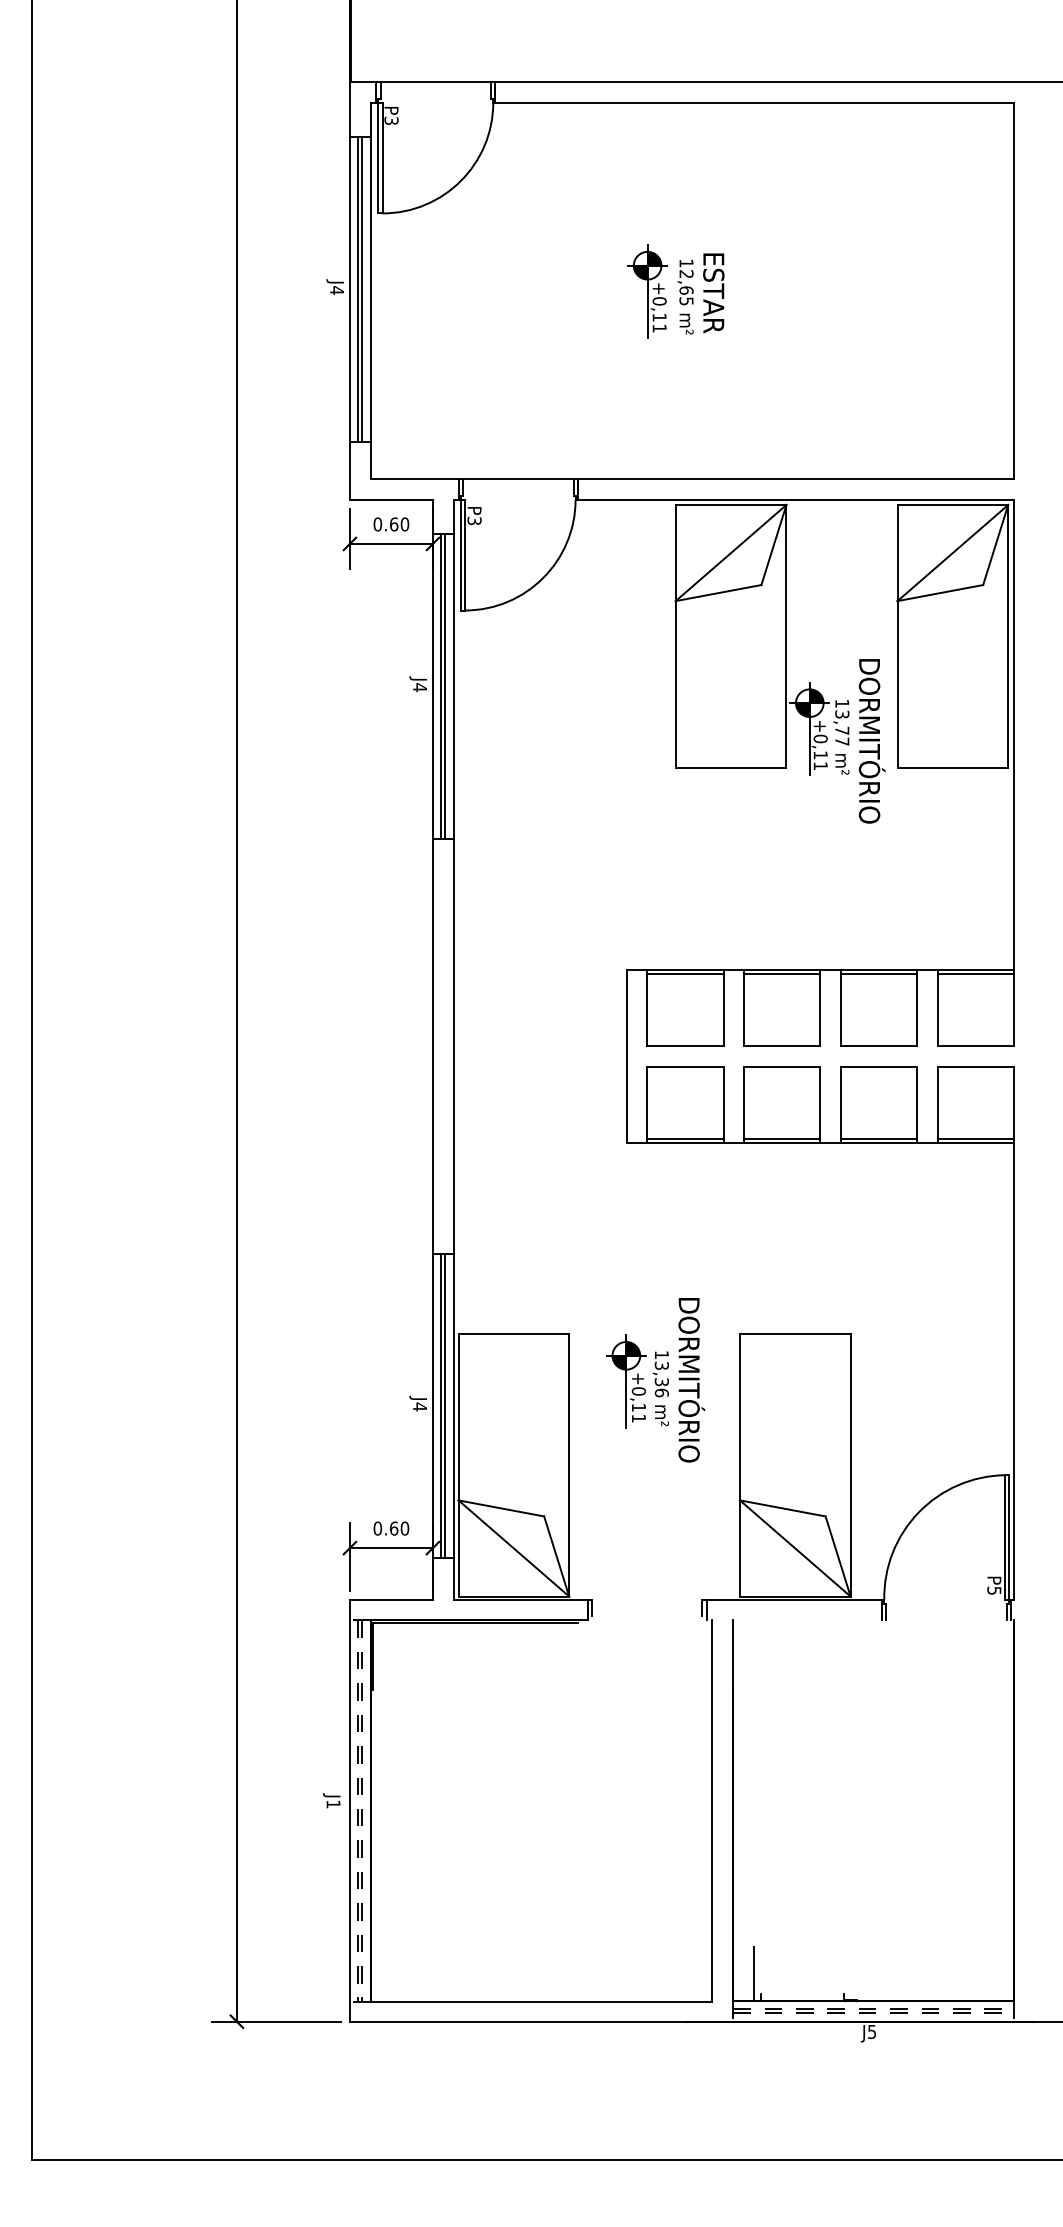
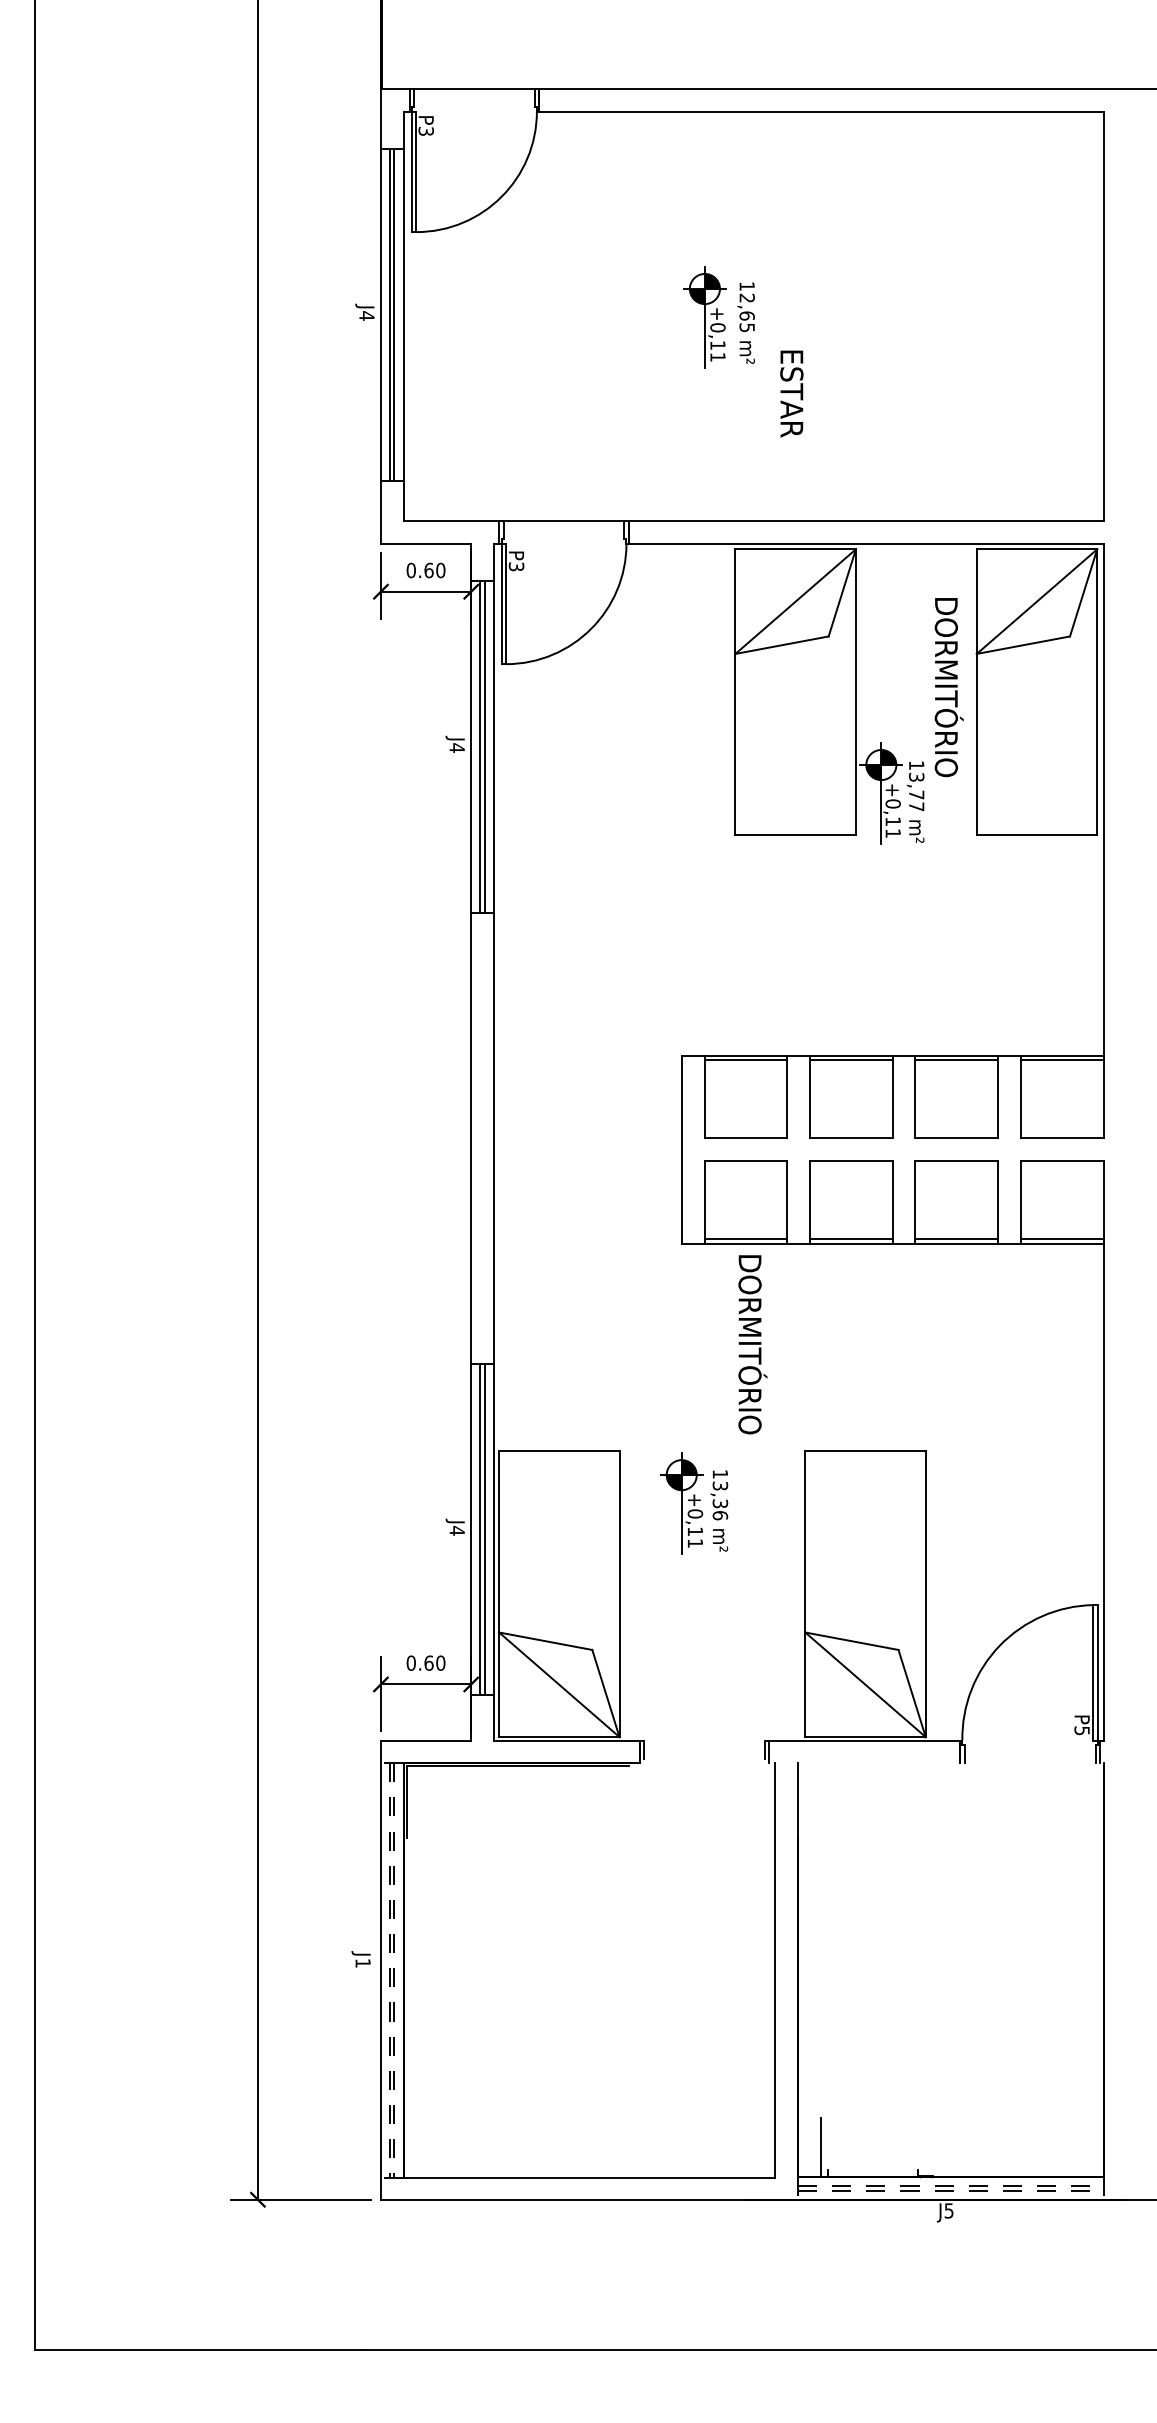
text: (713, 292) -> (791, 393), moved
text: (871, 741) -> (948, 687), moved
text: (691, 1380) -> (752, 1344), moved

